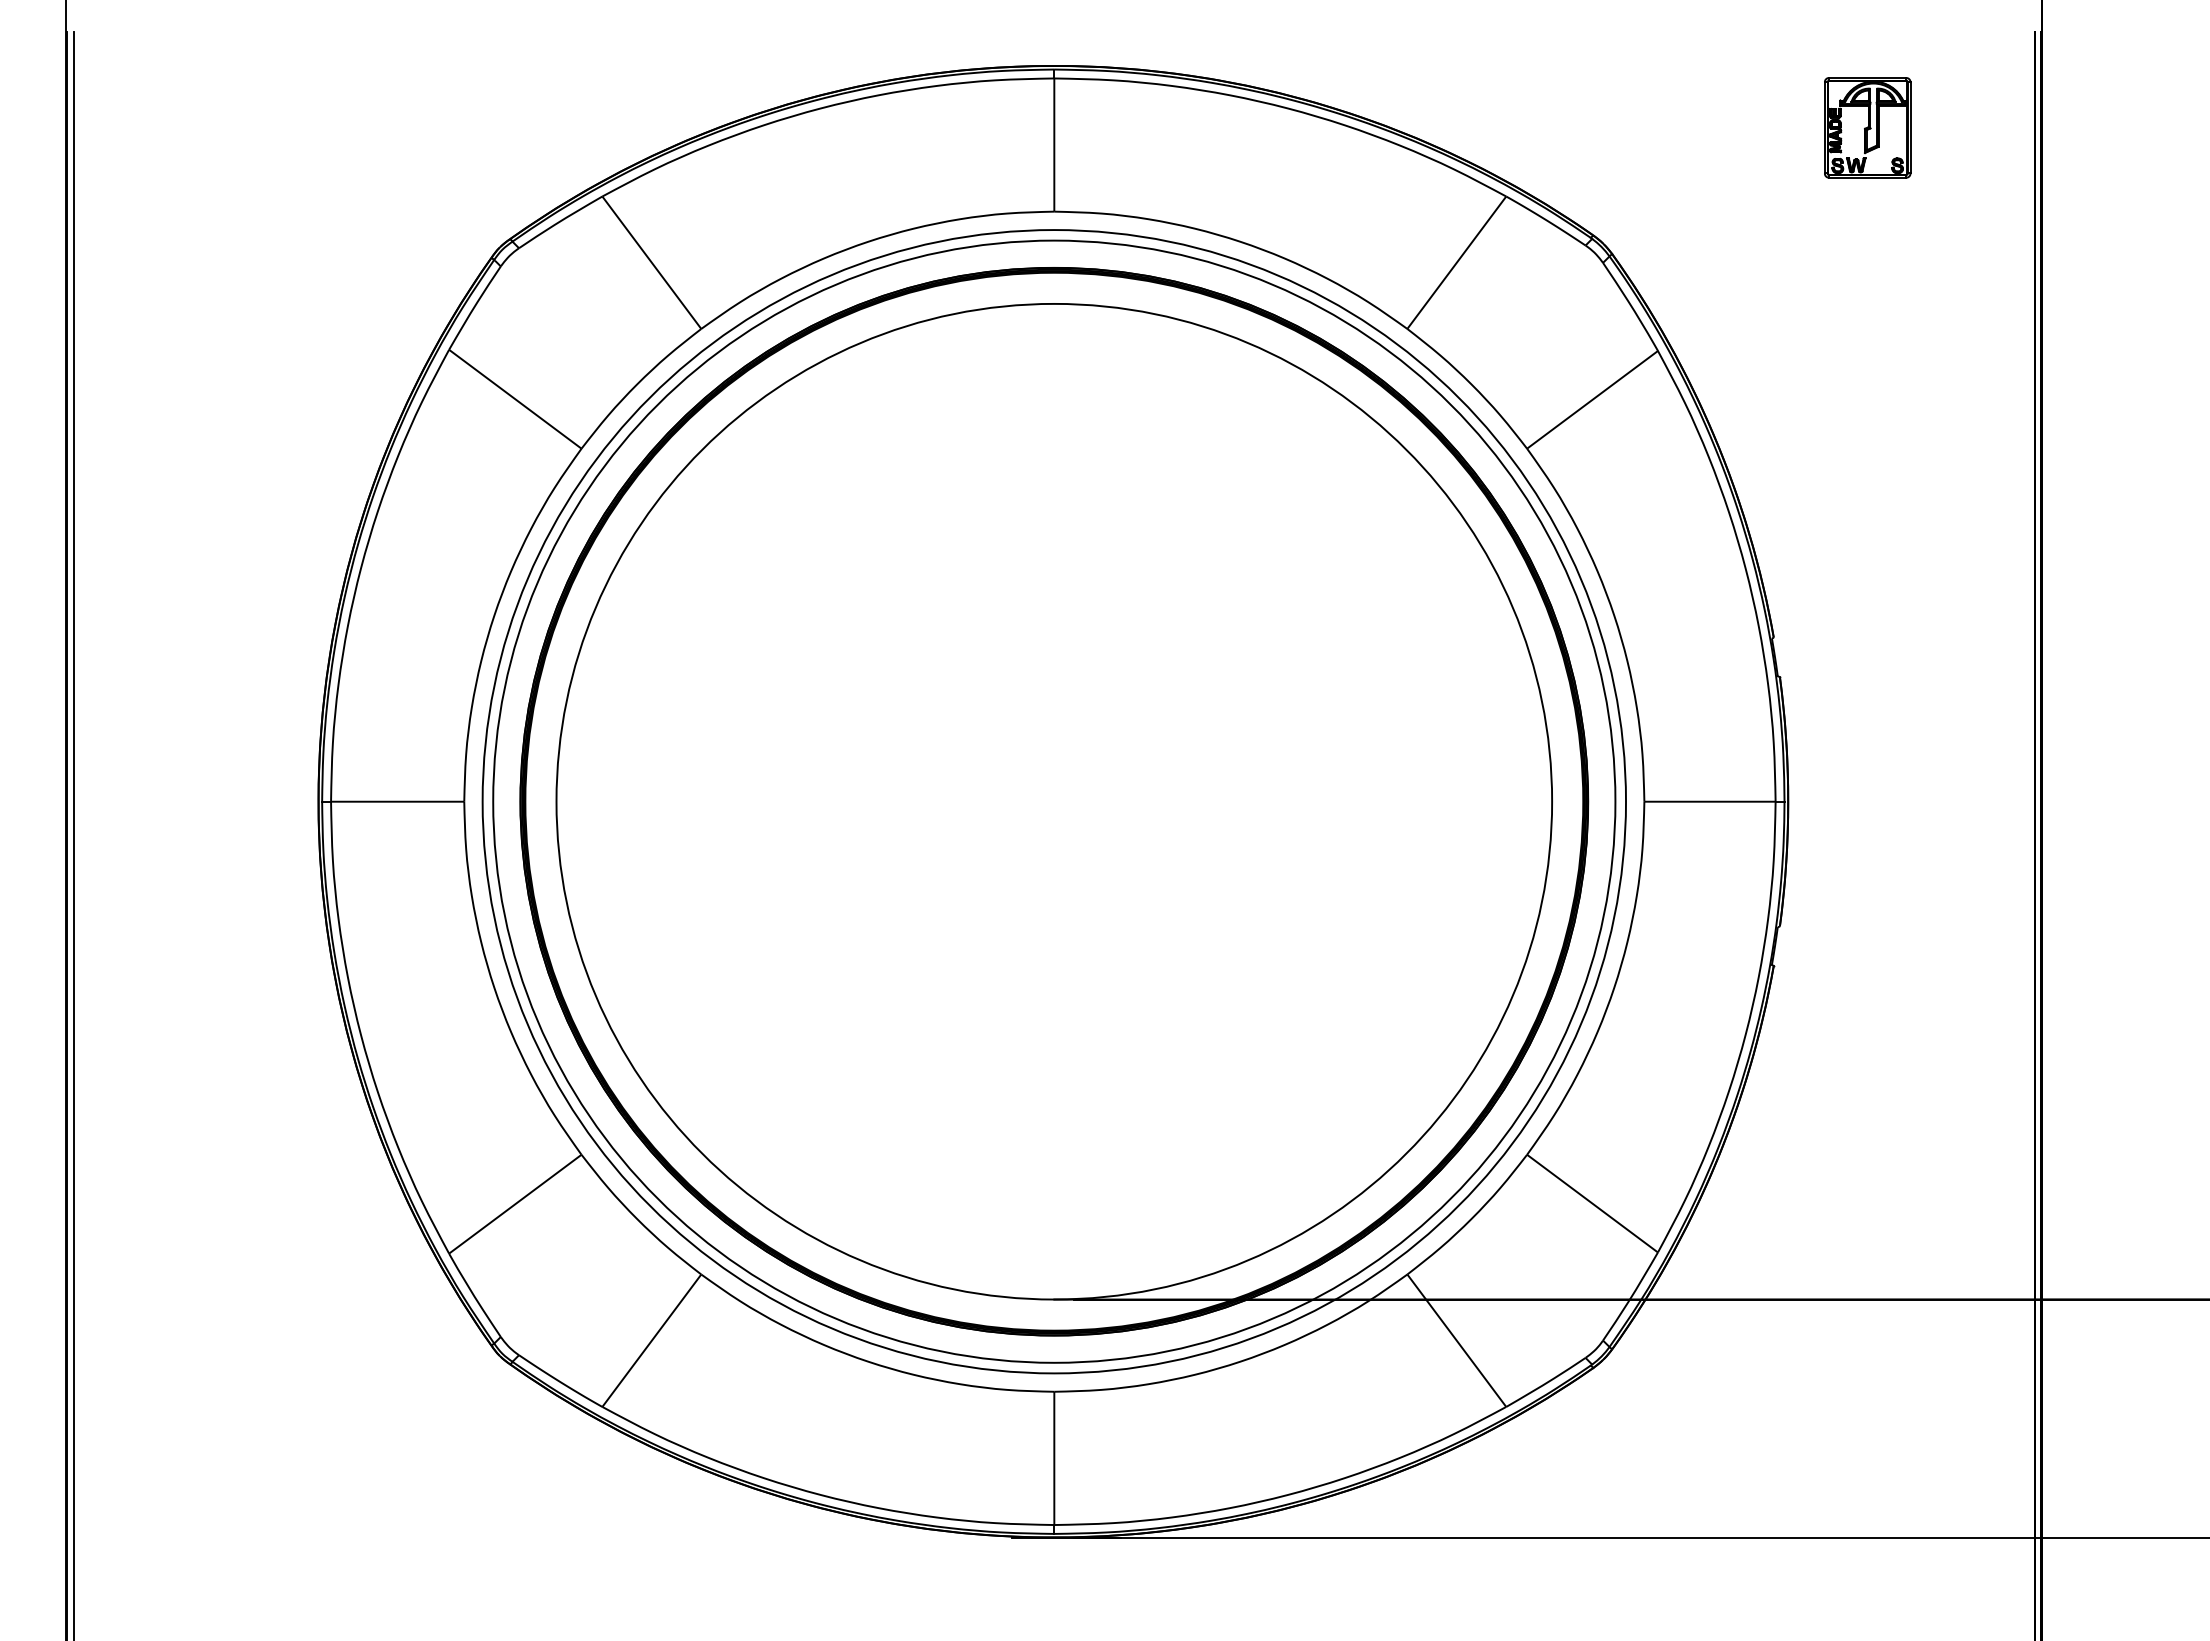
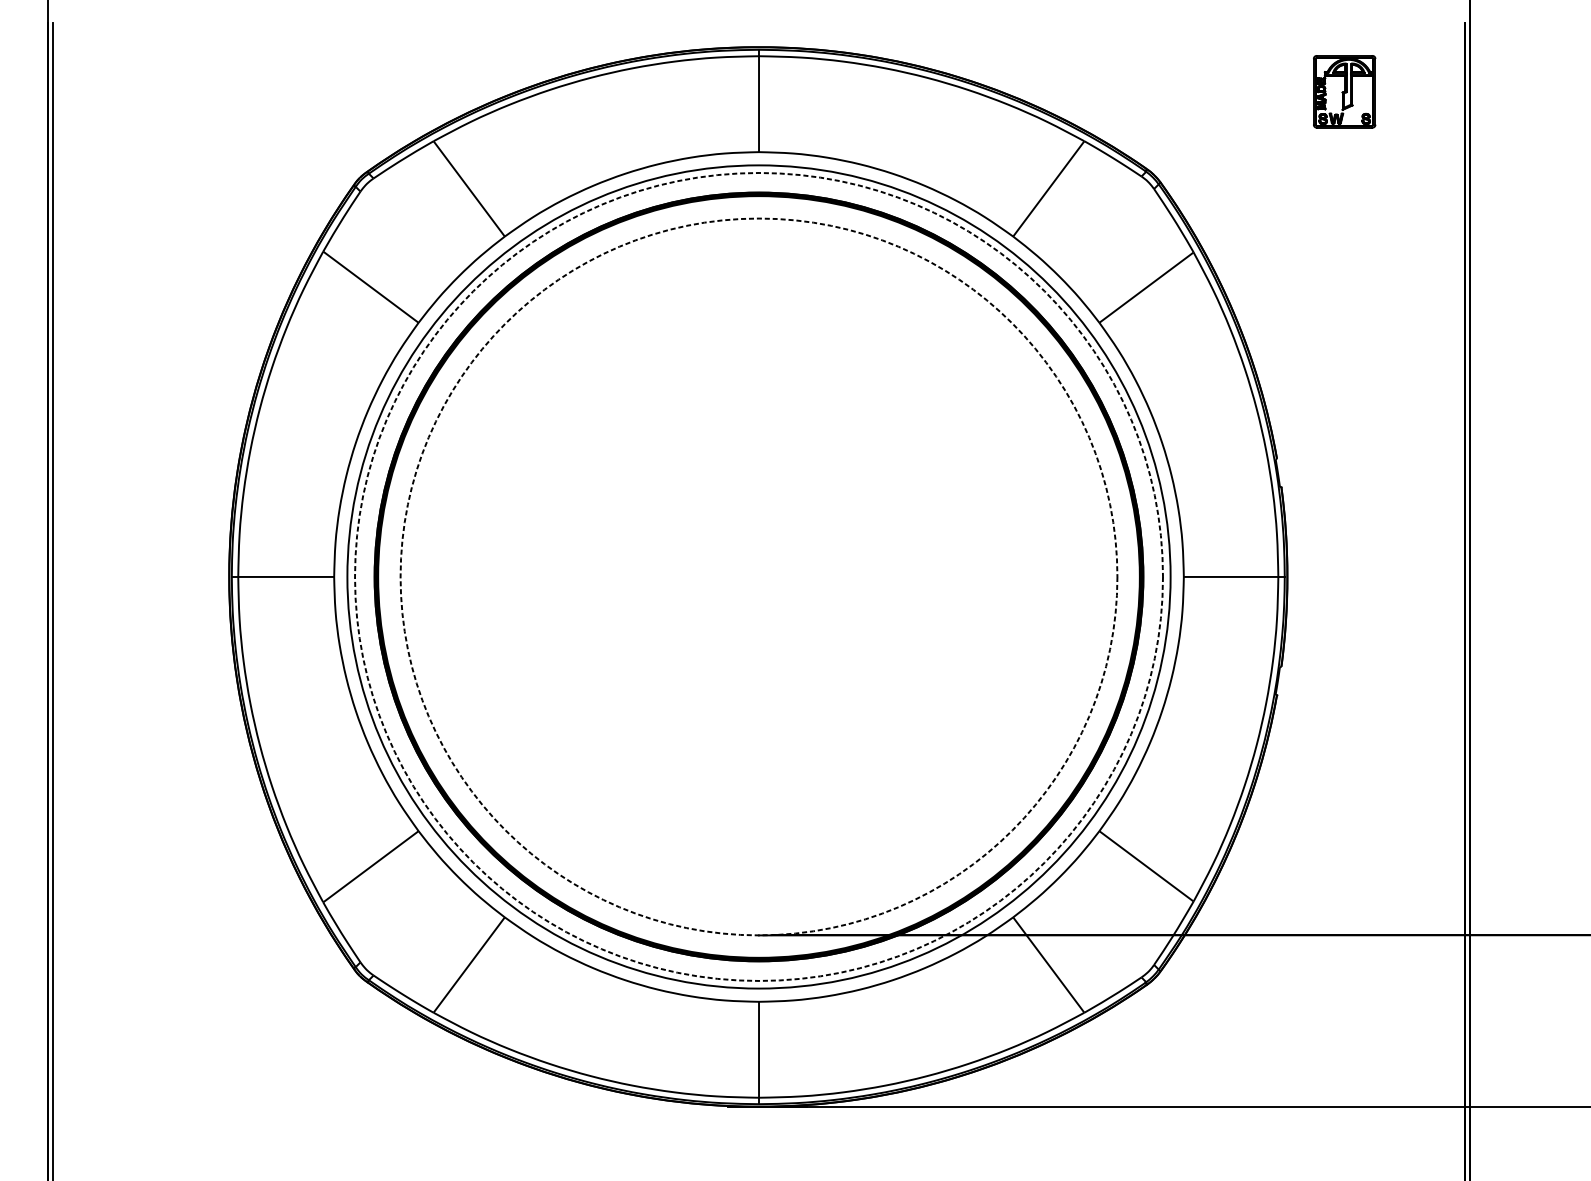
circle: (1054, 801) -> (759, 576), solid -> dashed
circle: (1054, 801) -> (759, 576), solid -> dashed

